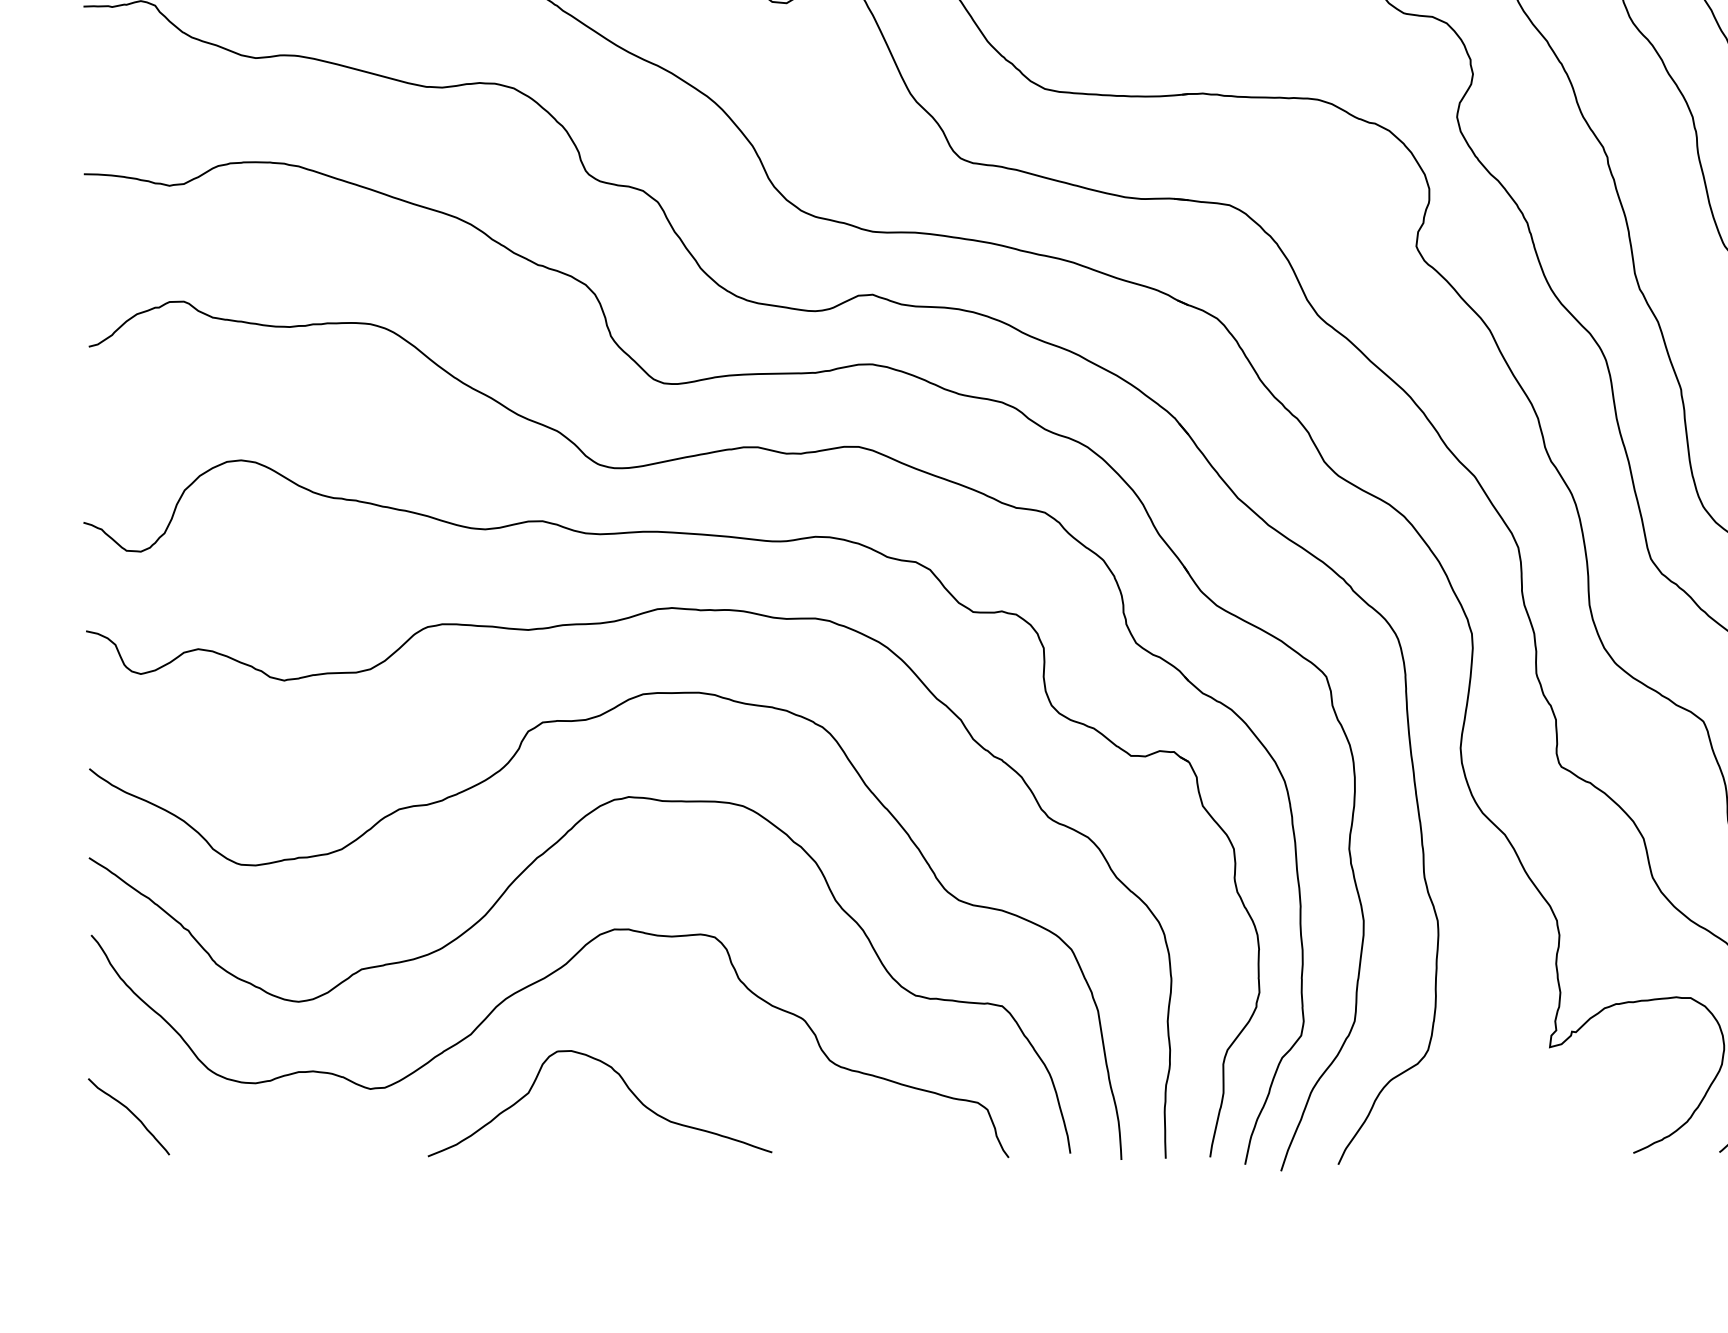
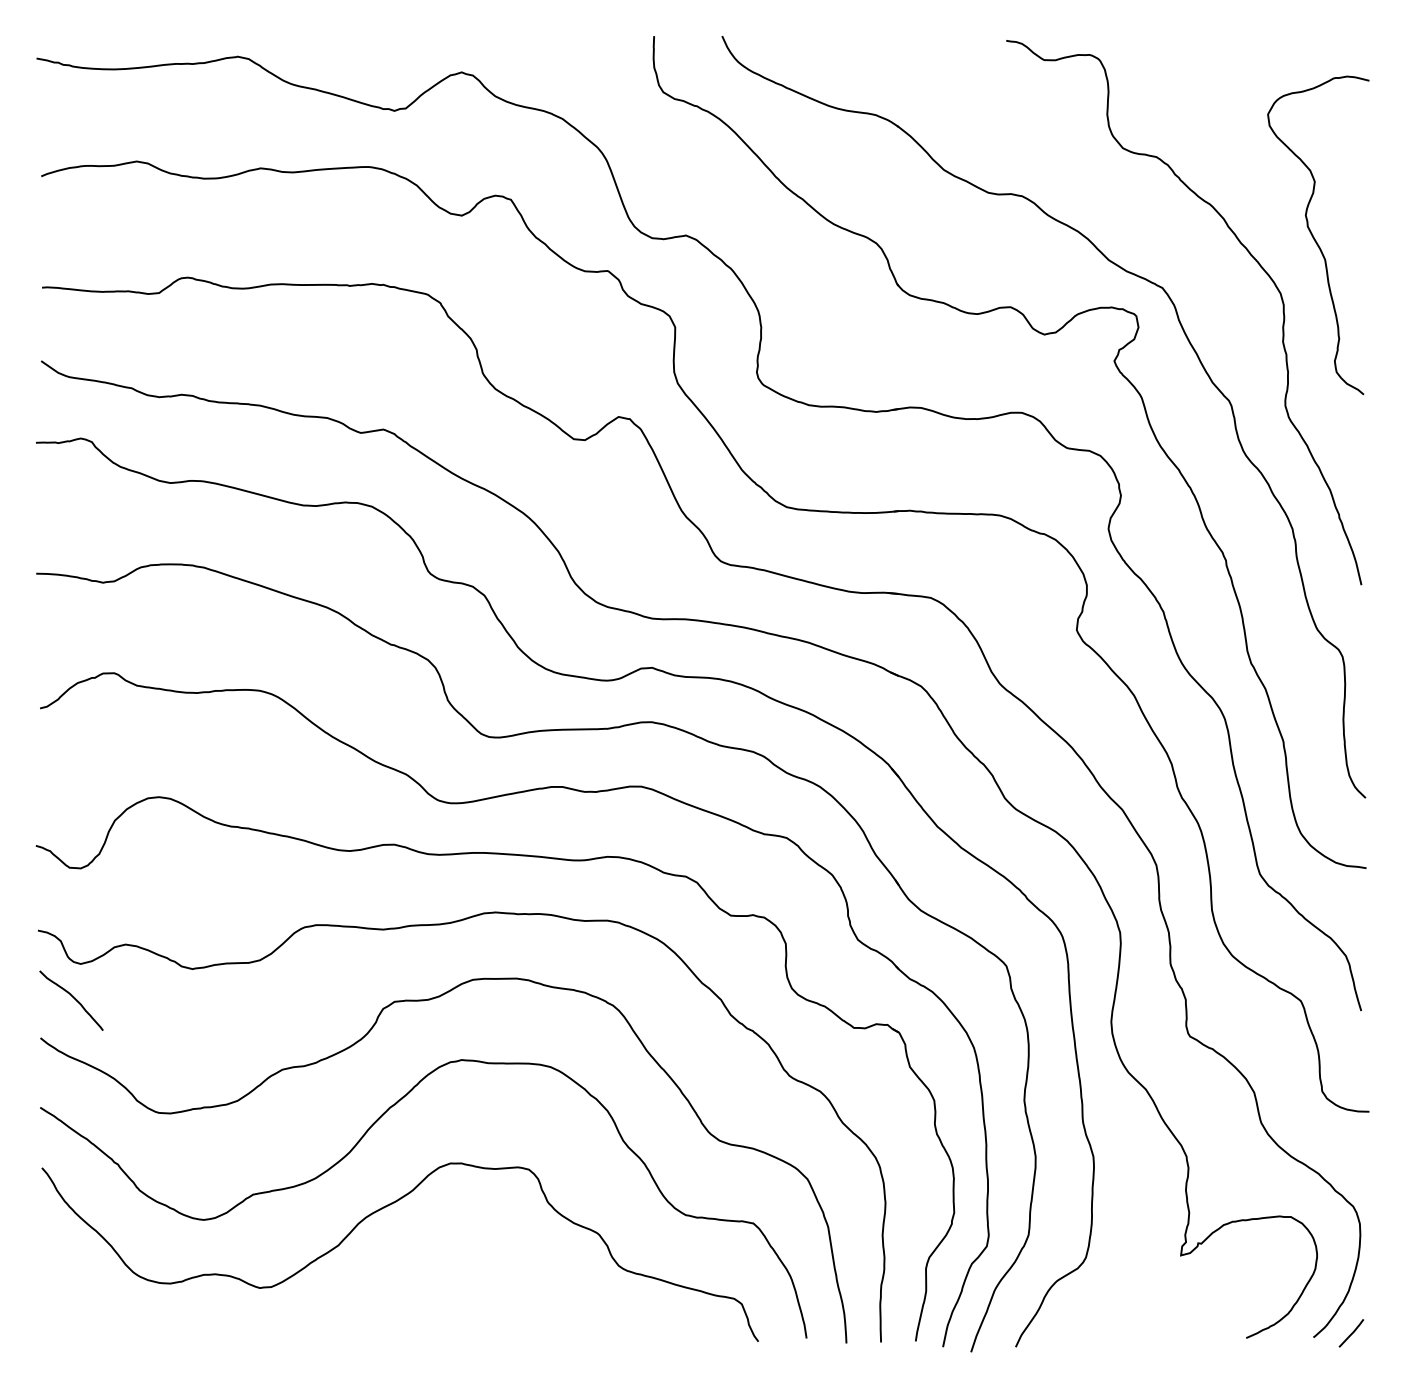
curve: (625, 1087) -> (459, 1286), removed
curve: (131, 1113) -> (73, 998), moved

